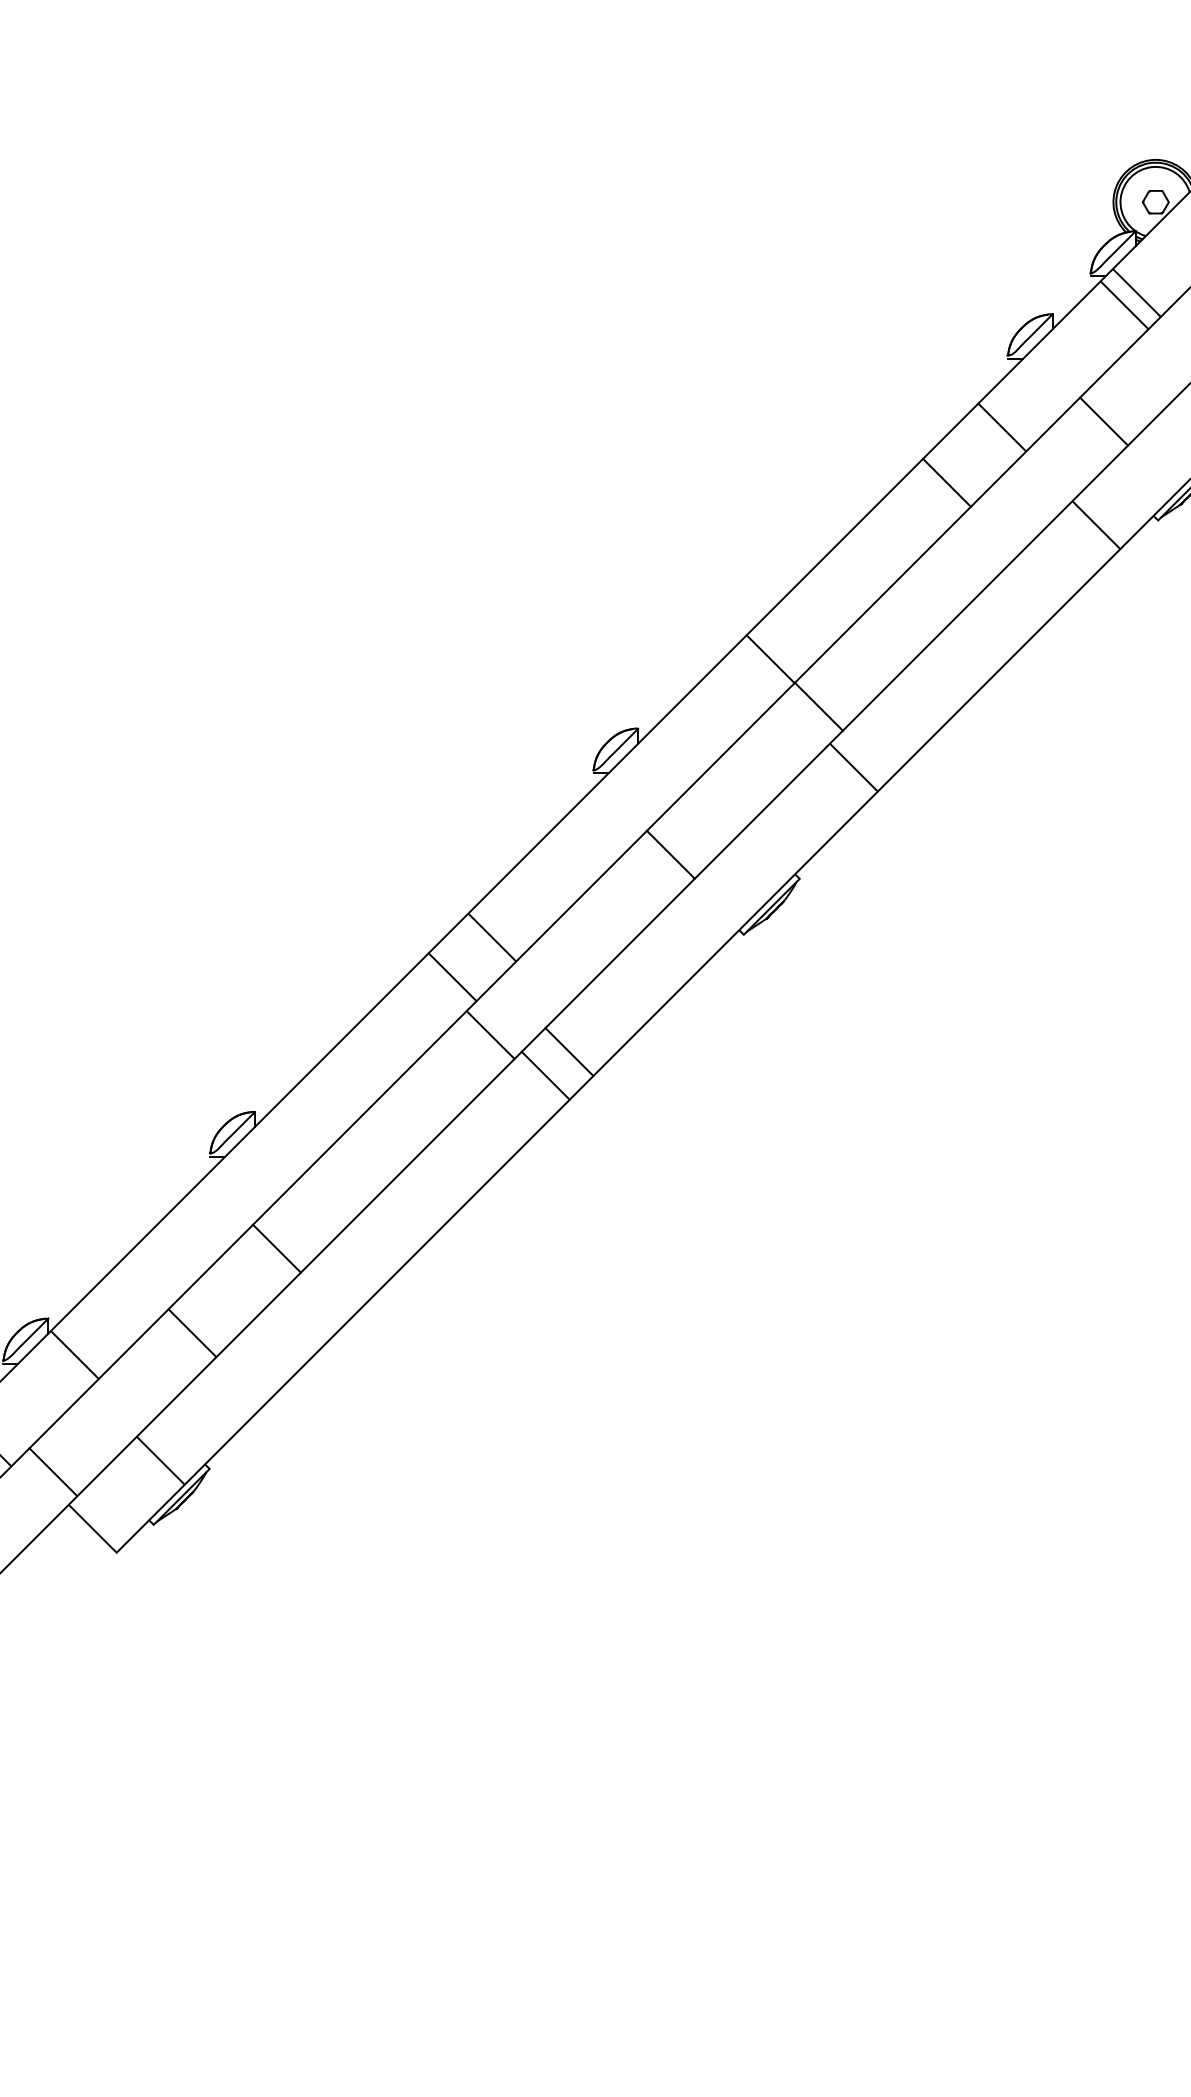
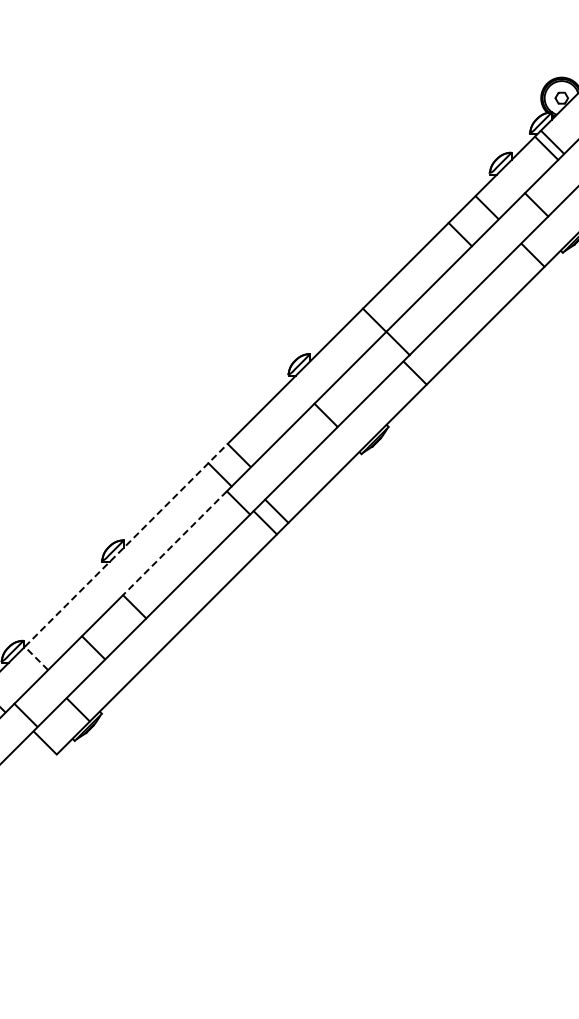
line: (358, 1118) -> (174, 543), solid -> dashed
line: (237, 1145) -> (115, 556), solid -> dashed

